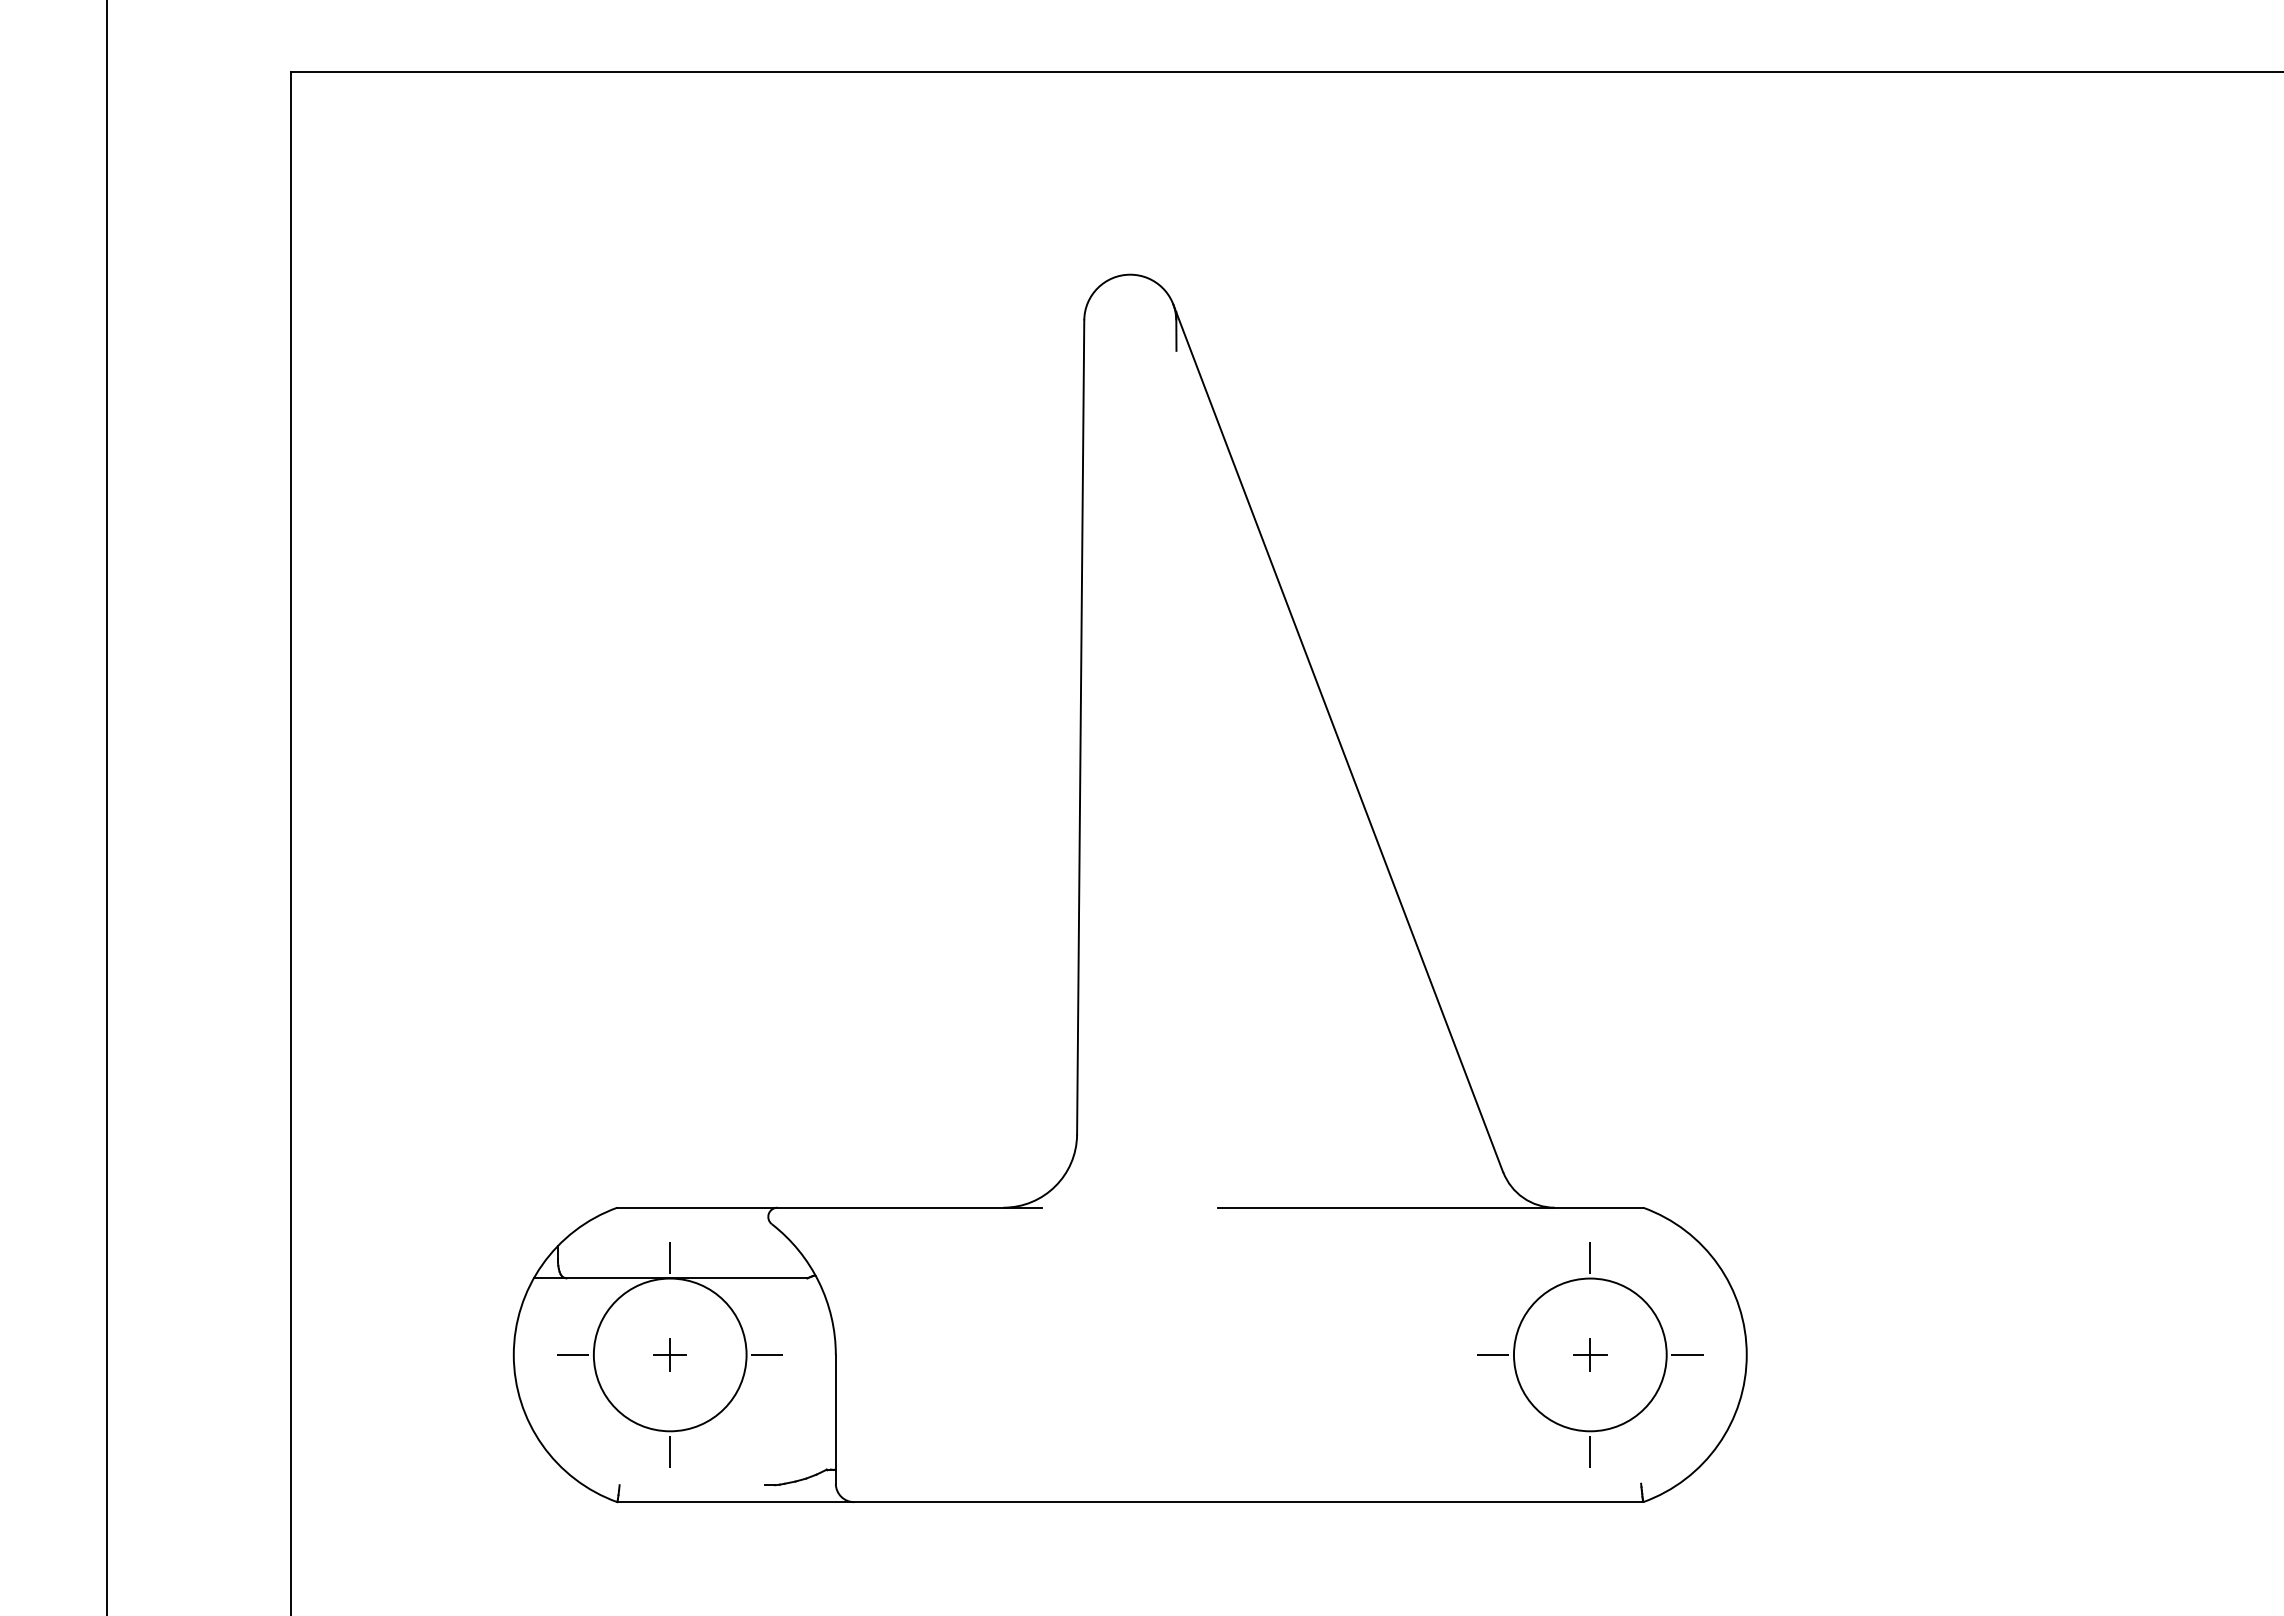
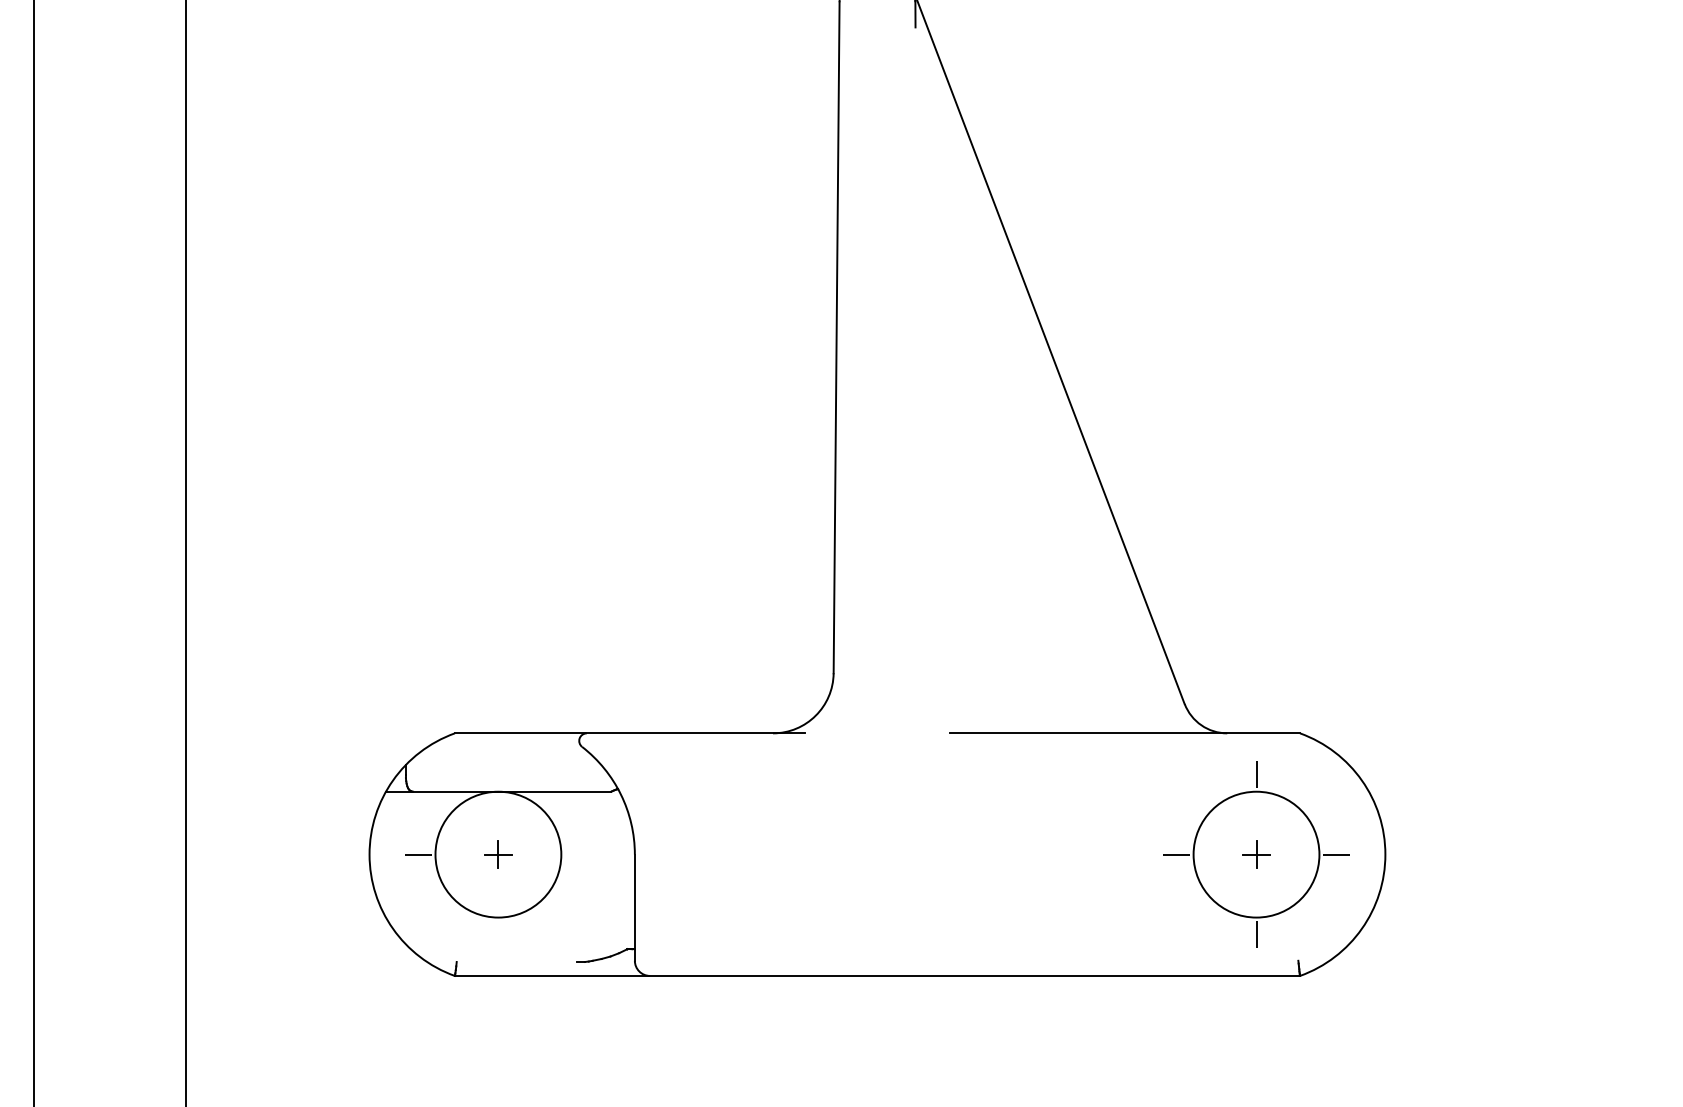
line: (670, 1257) -> (498, 774), removed
line: (767, 1354) -> (578, 854), removed
line: (670, 1451) -> (498, 934), removed

